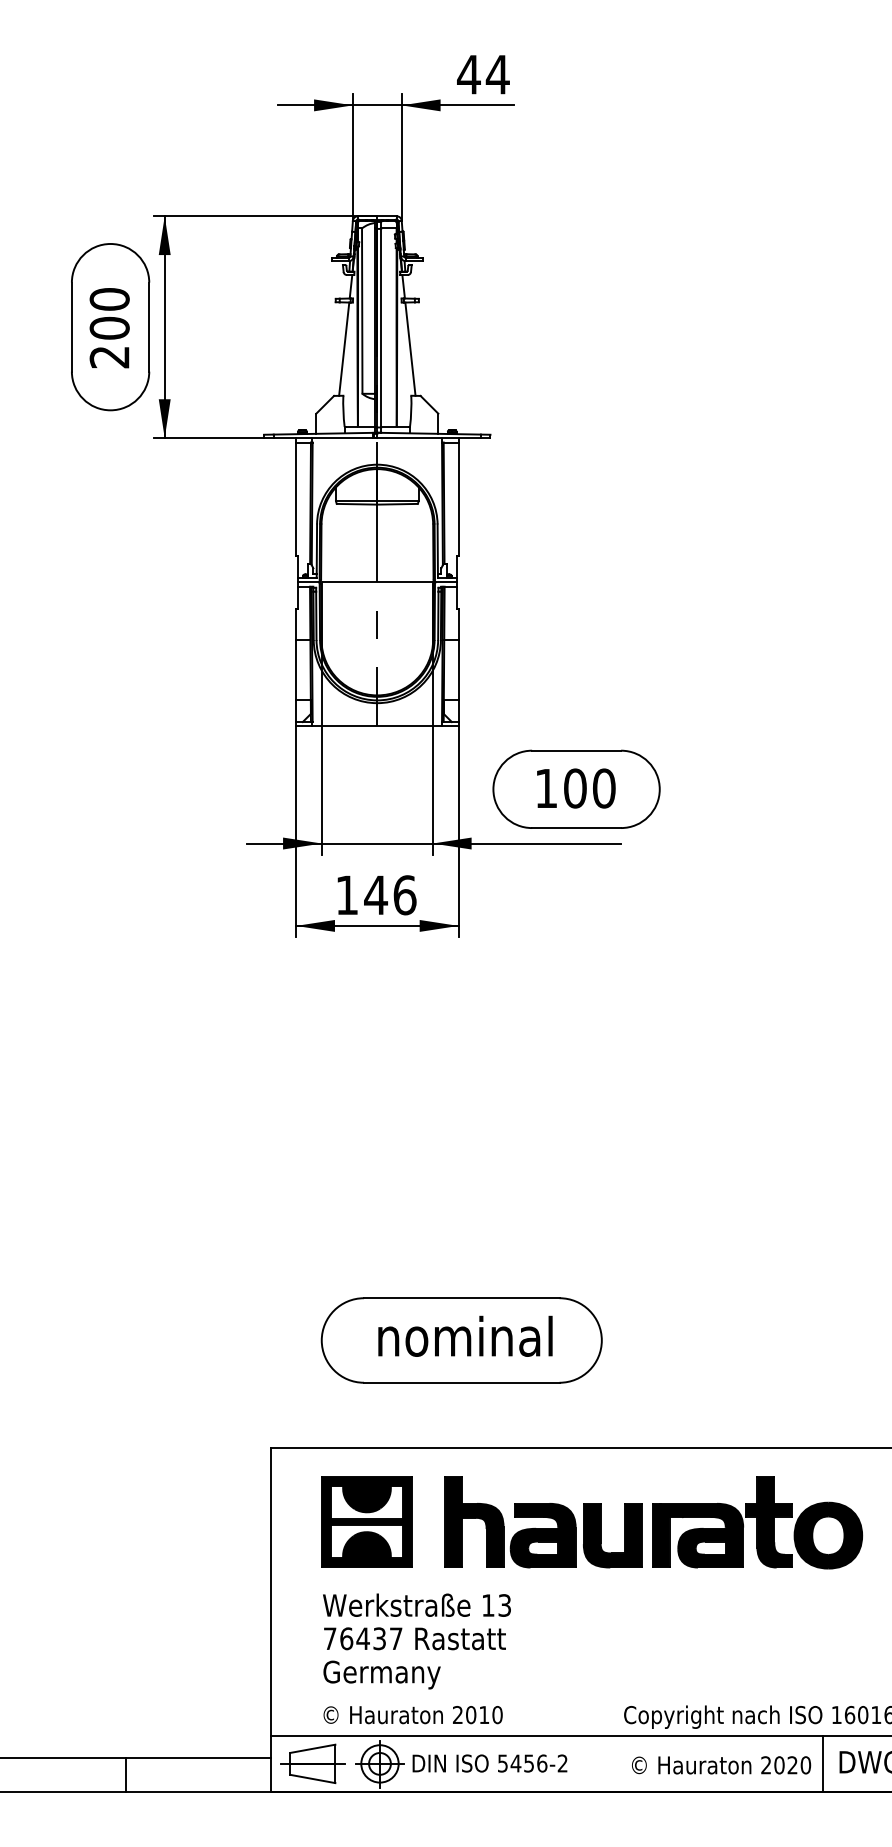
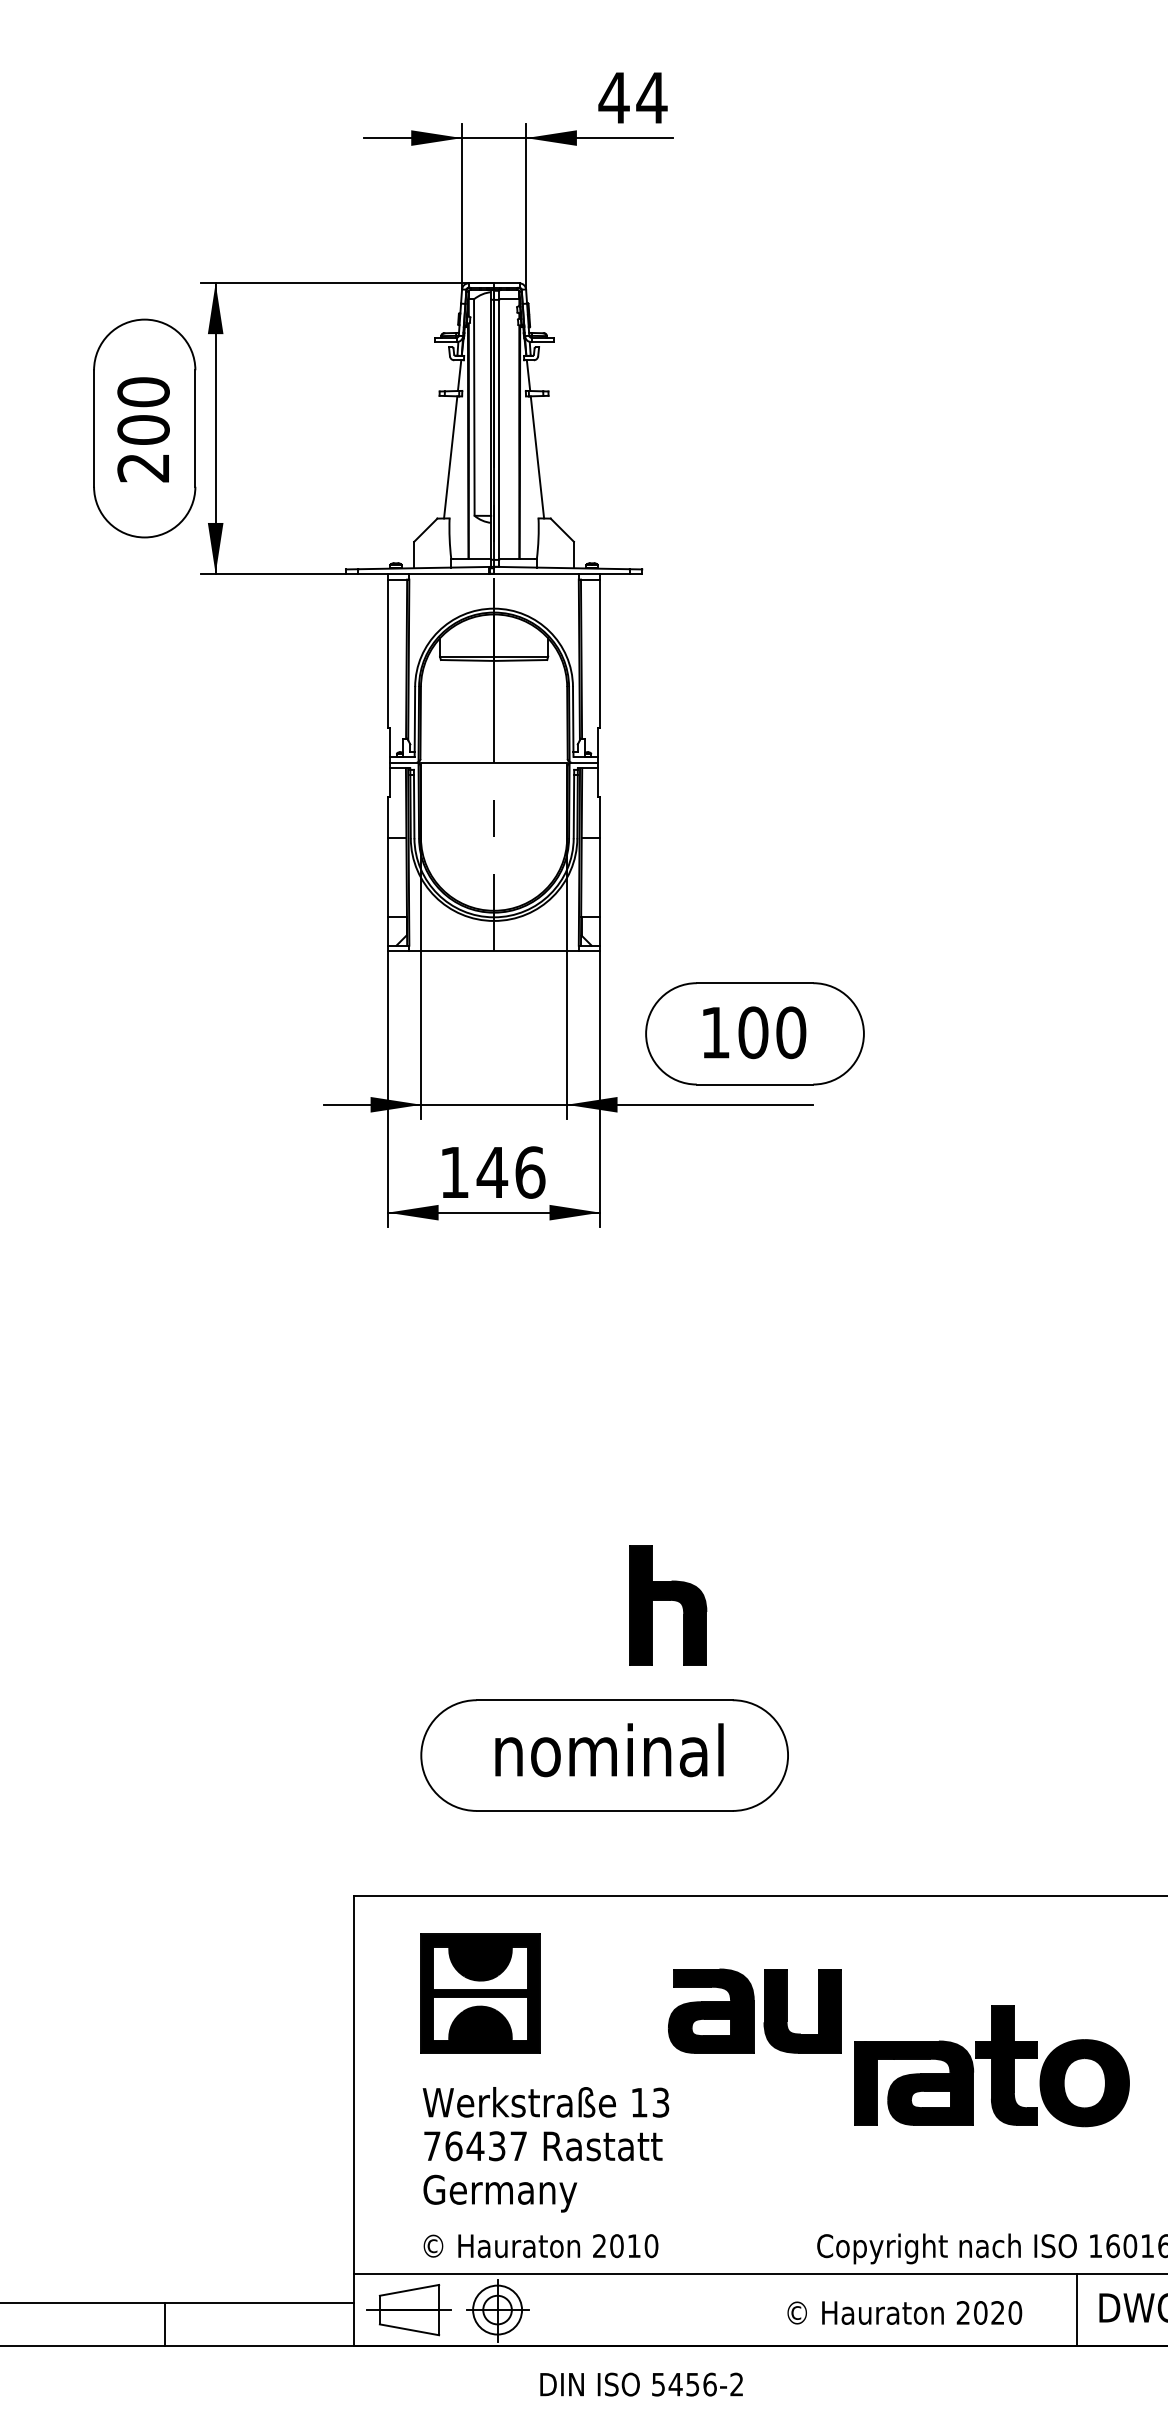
part: (474, 1522) -> (668, 1605), moved
part: (757, 1522) -> (991, 2066), moved
text: (489, 1763) -> (641, 2384), moved
text: (721, 1764) -> (904, 2312), moved

